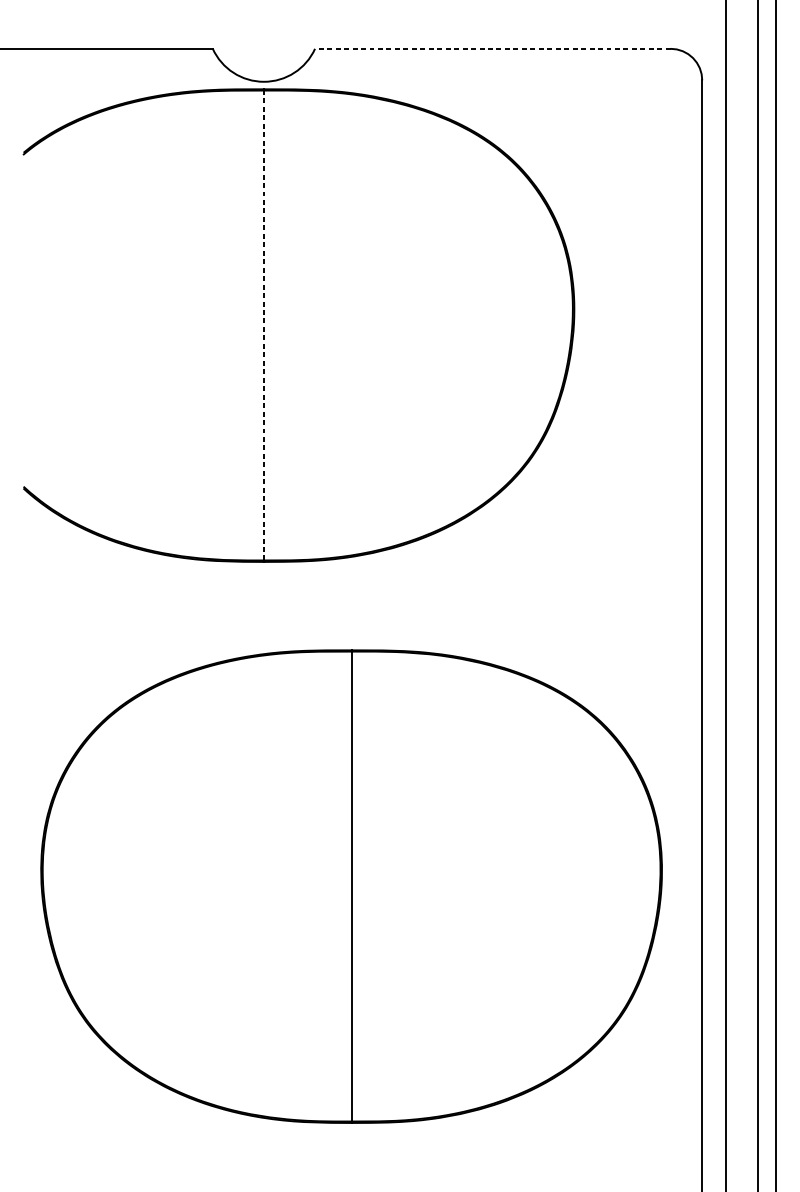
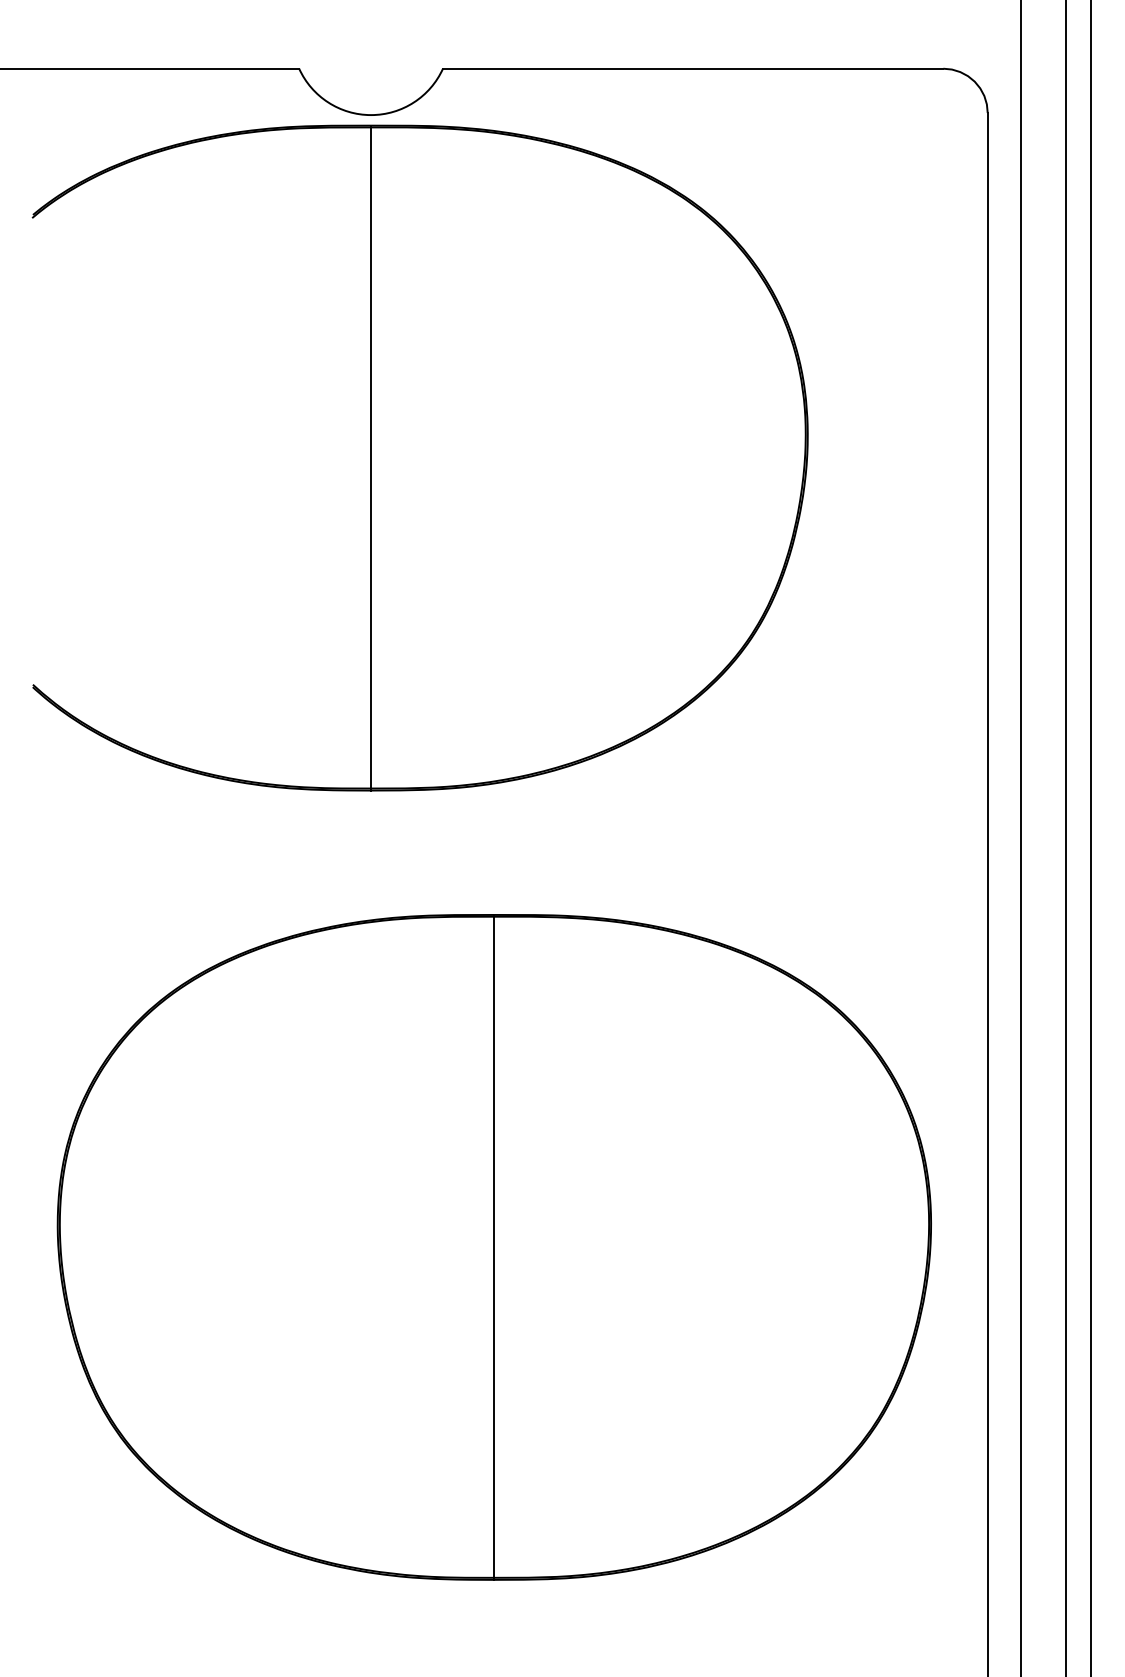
line: (492, 48) -> (692, 68), dashed -> solid
line: (264, 325) -> (371, 457), dashed -> solid

